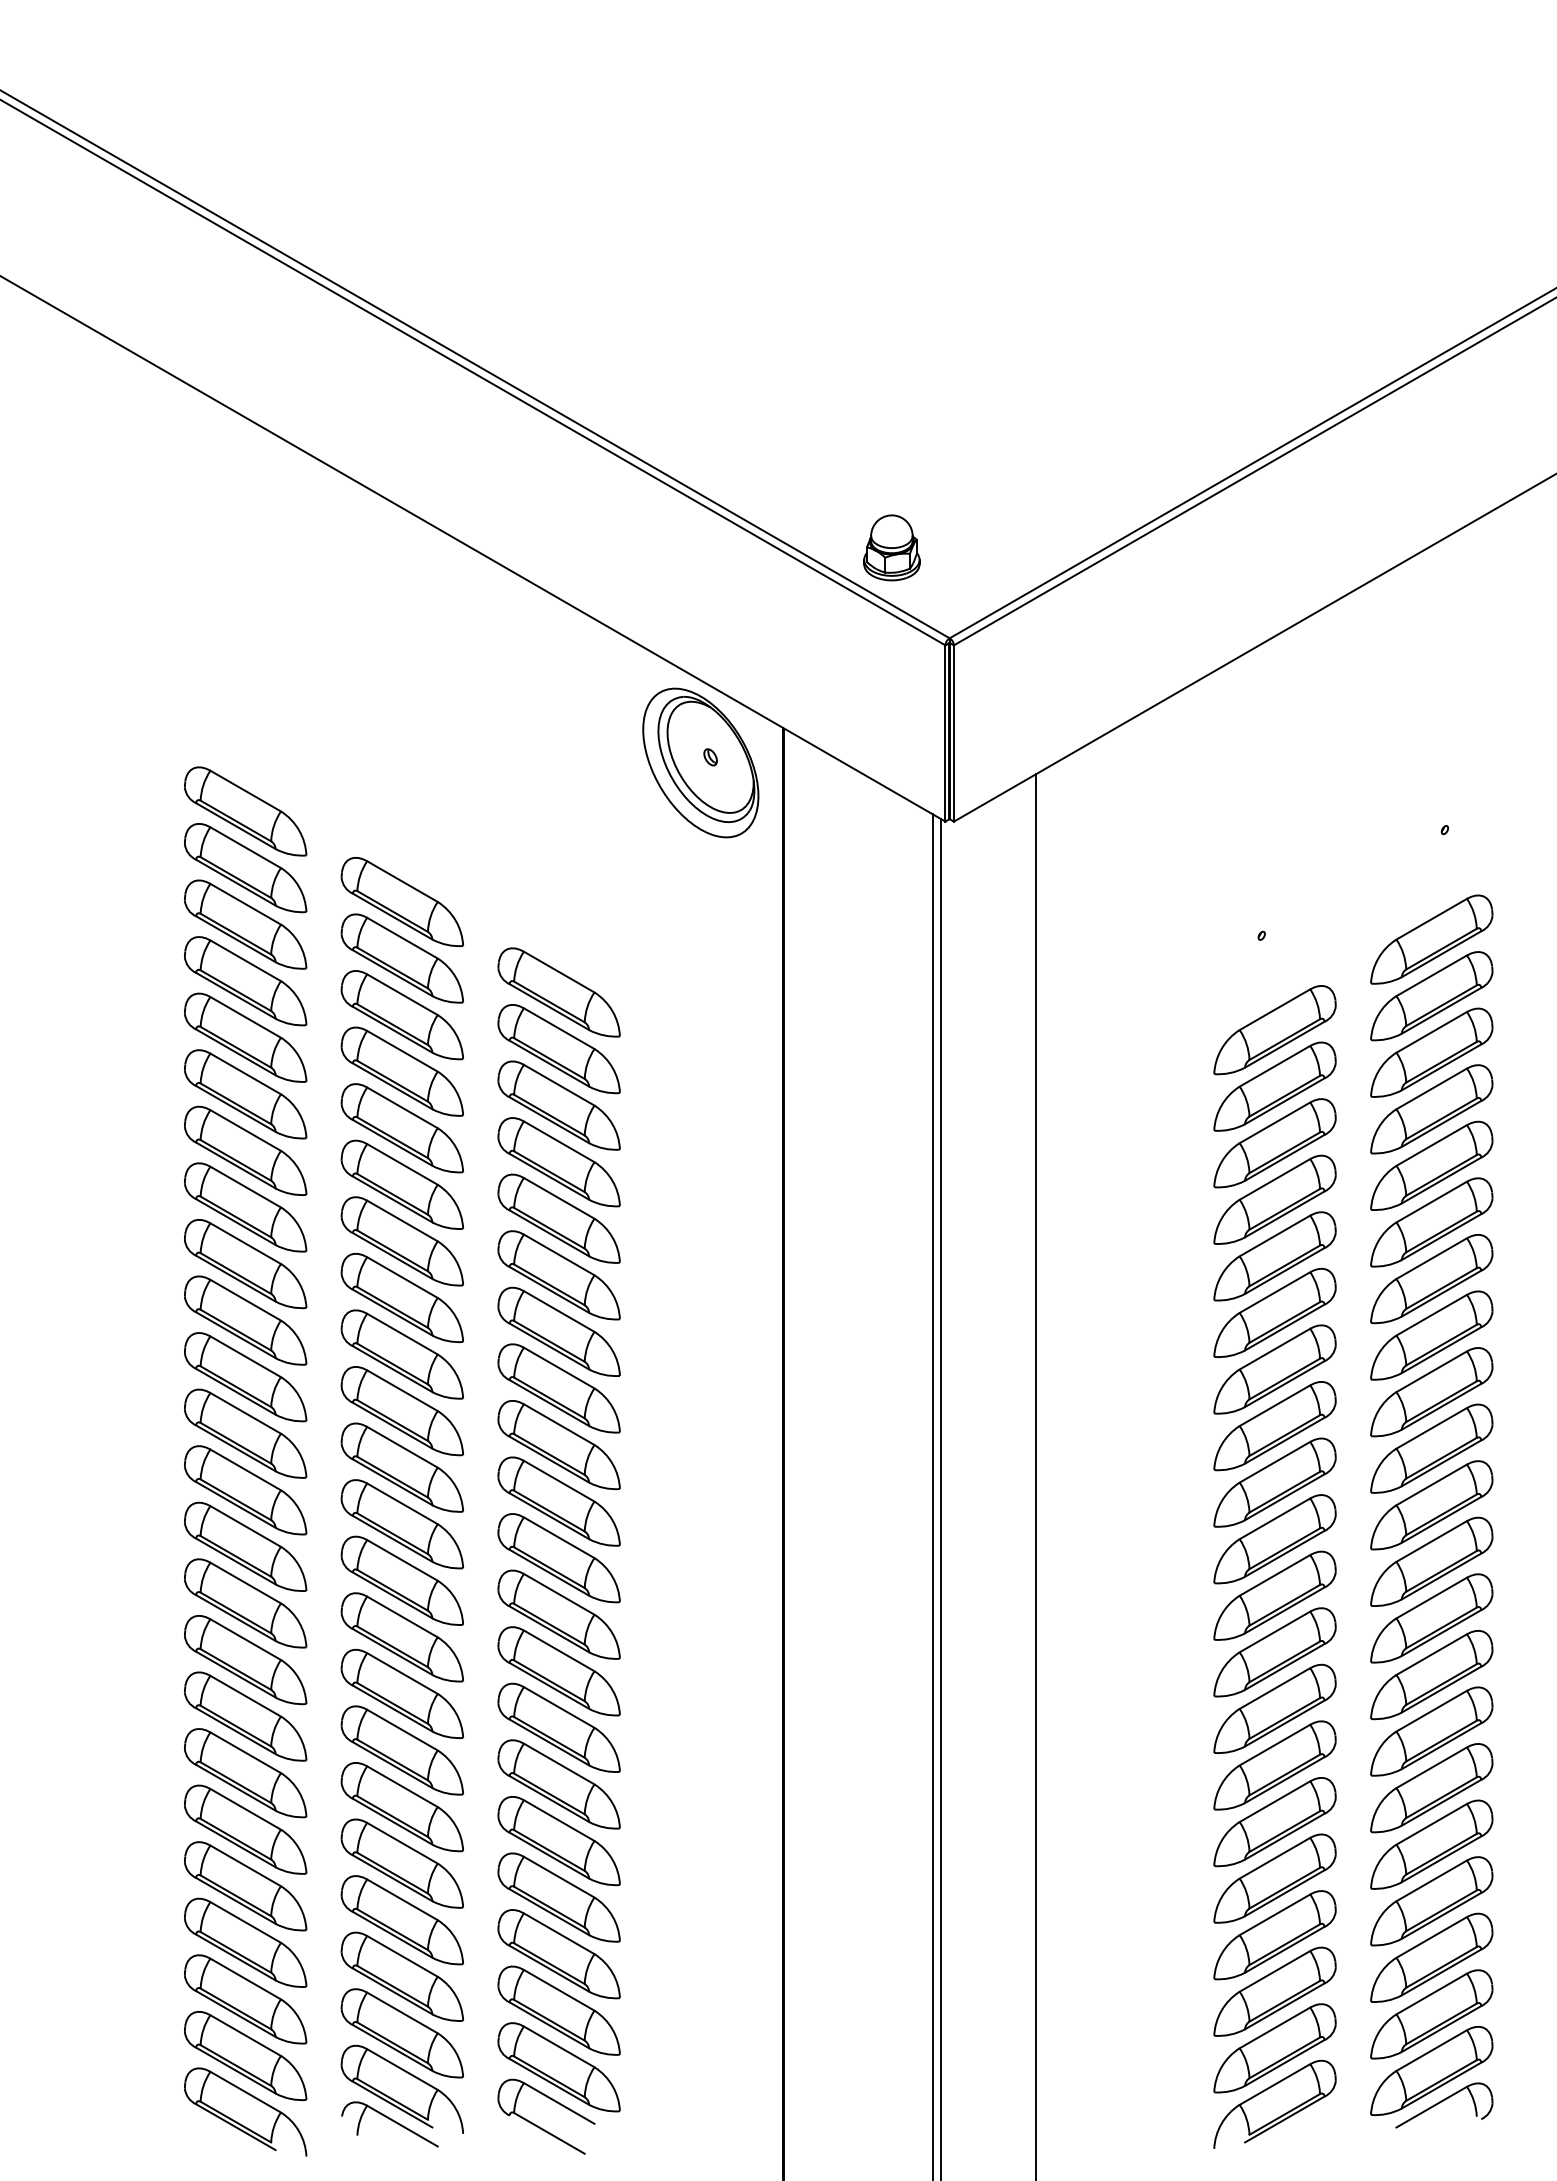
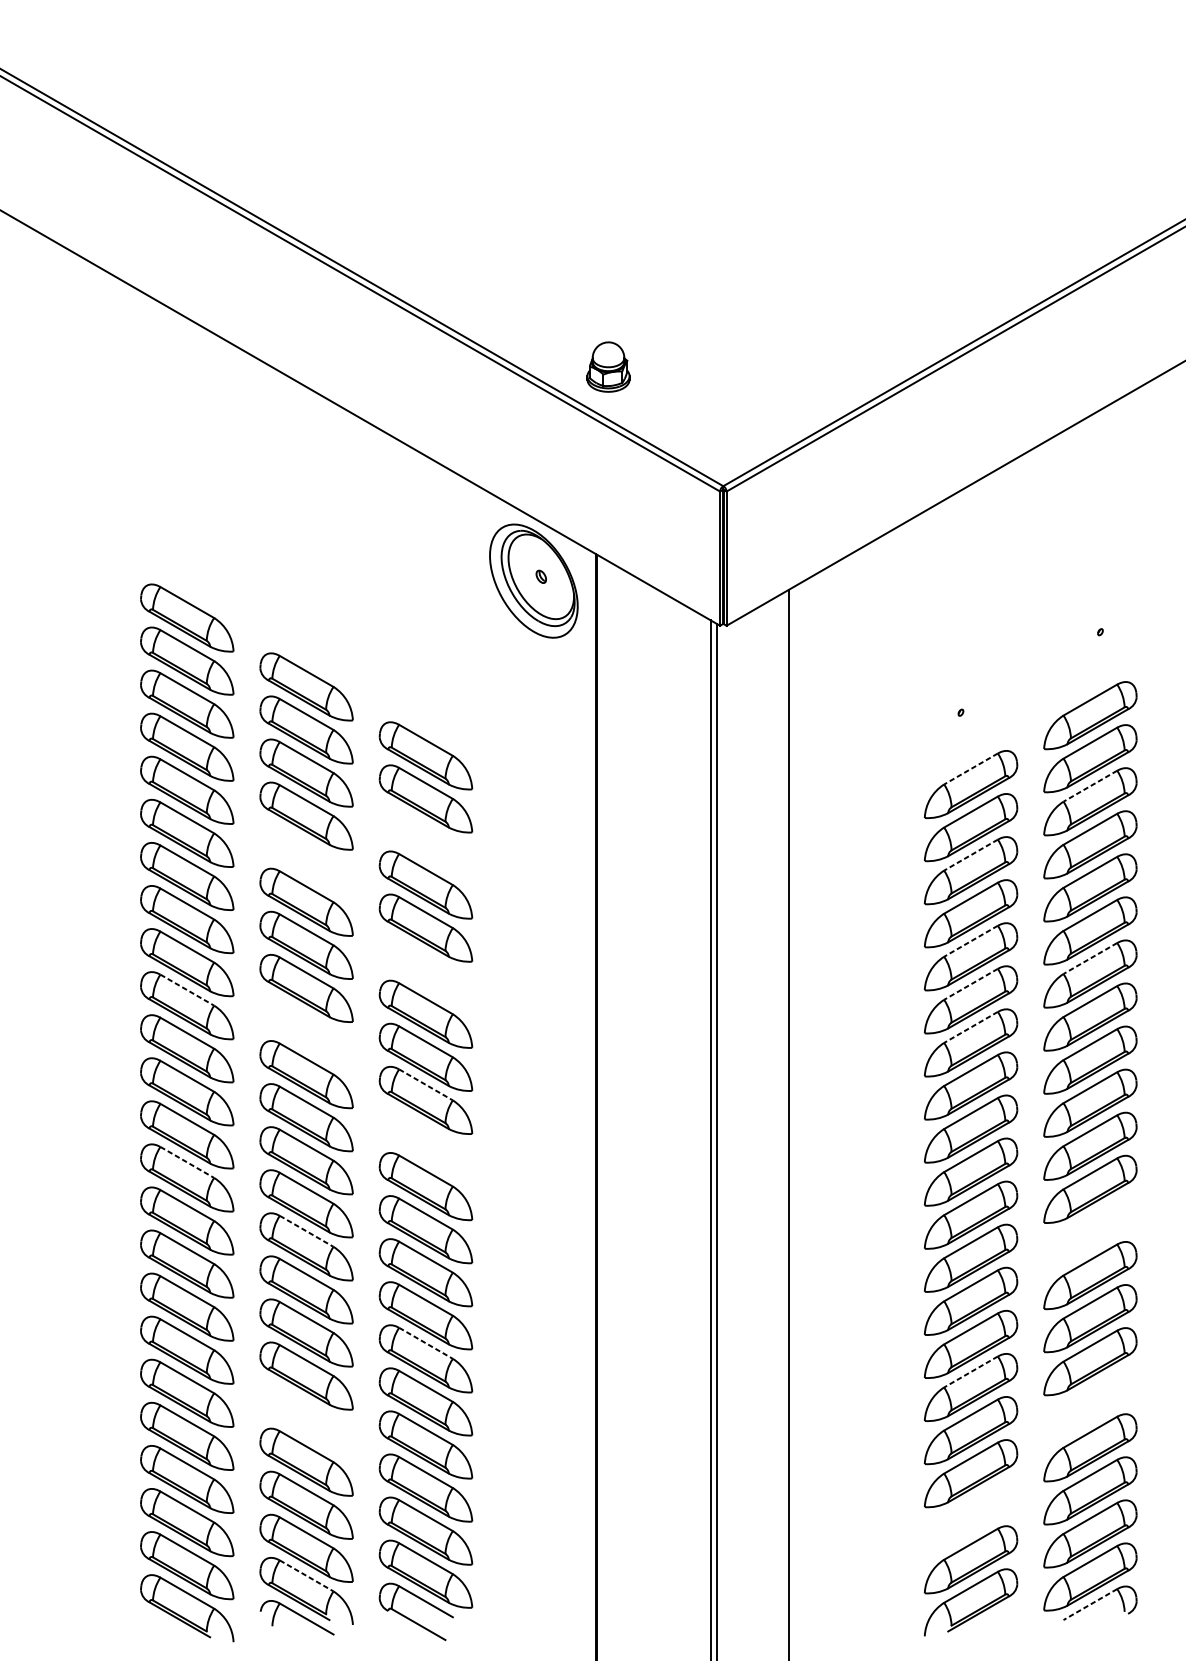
part: (891, 547) -> (608, 366), moved
line: (1274, 1009) -> (970, 768), solid -> dashed
line: (1431, 1032) -> (1090, 786), solid -> dashed
part: (558, 1105) -> (425, 841), removed
line: (1274, 1122) -> (970, 854), solid -> dashed
part: (401, 1128) -> (305, 859), removed
line: (1274, 1235) -> (970, 940), solid -> dashed
line: (1431, 1258) -> (1090, 958), solid -> dashed
part: (558, 1275) -> (425, 971), removed
line: (1274, 1292) -> (970, 984), solid -> dashed
line: (245, 1300) -> (187, 990), solid -> dashed
line: (1274, 1349) -> (970, 1027), solid -> dashed
part: (401, 1354) -> (305, 1031), removed
line: (559, 1424) -> (426, 1084), solid -> dashed
part: (558, 1501) -> (425, 1143), removed
line: (245, 1526) -> (187, 1162), solid -> dashed
line: (402, 1616) -> (306, 1230), solid -> dashed
part: (1431, 1618) -> (1090, 1232), removed
line: (559, 1764) -> (426, 1343), solid -> dashed
line: (1274, 1801) -> (970, 1371), solid -> dashed
part: (1431, 1844) -> (1090, 1404), removed
part: (401, 1863) -> (305, 1419), removed
part: (1274, 1991) -> (970, 1516), removed
line: (402, 2069) -> (306, 1575), solid -> dashed
line: (1431, 2107) -> (1090, 1604), solid -> dashed

